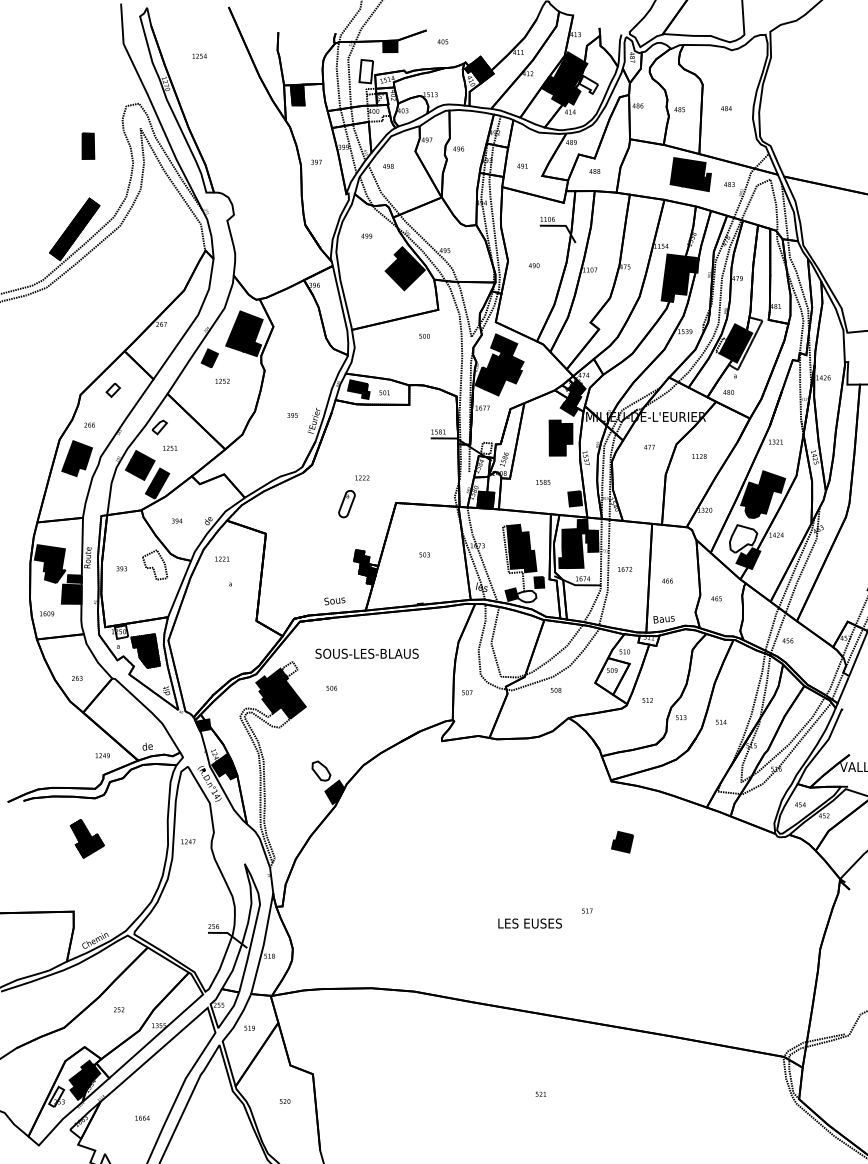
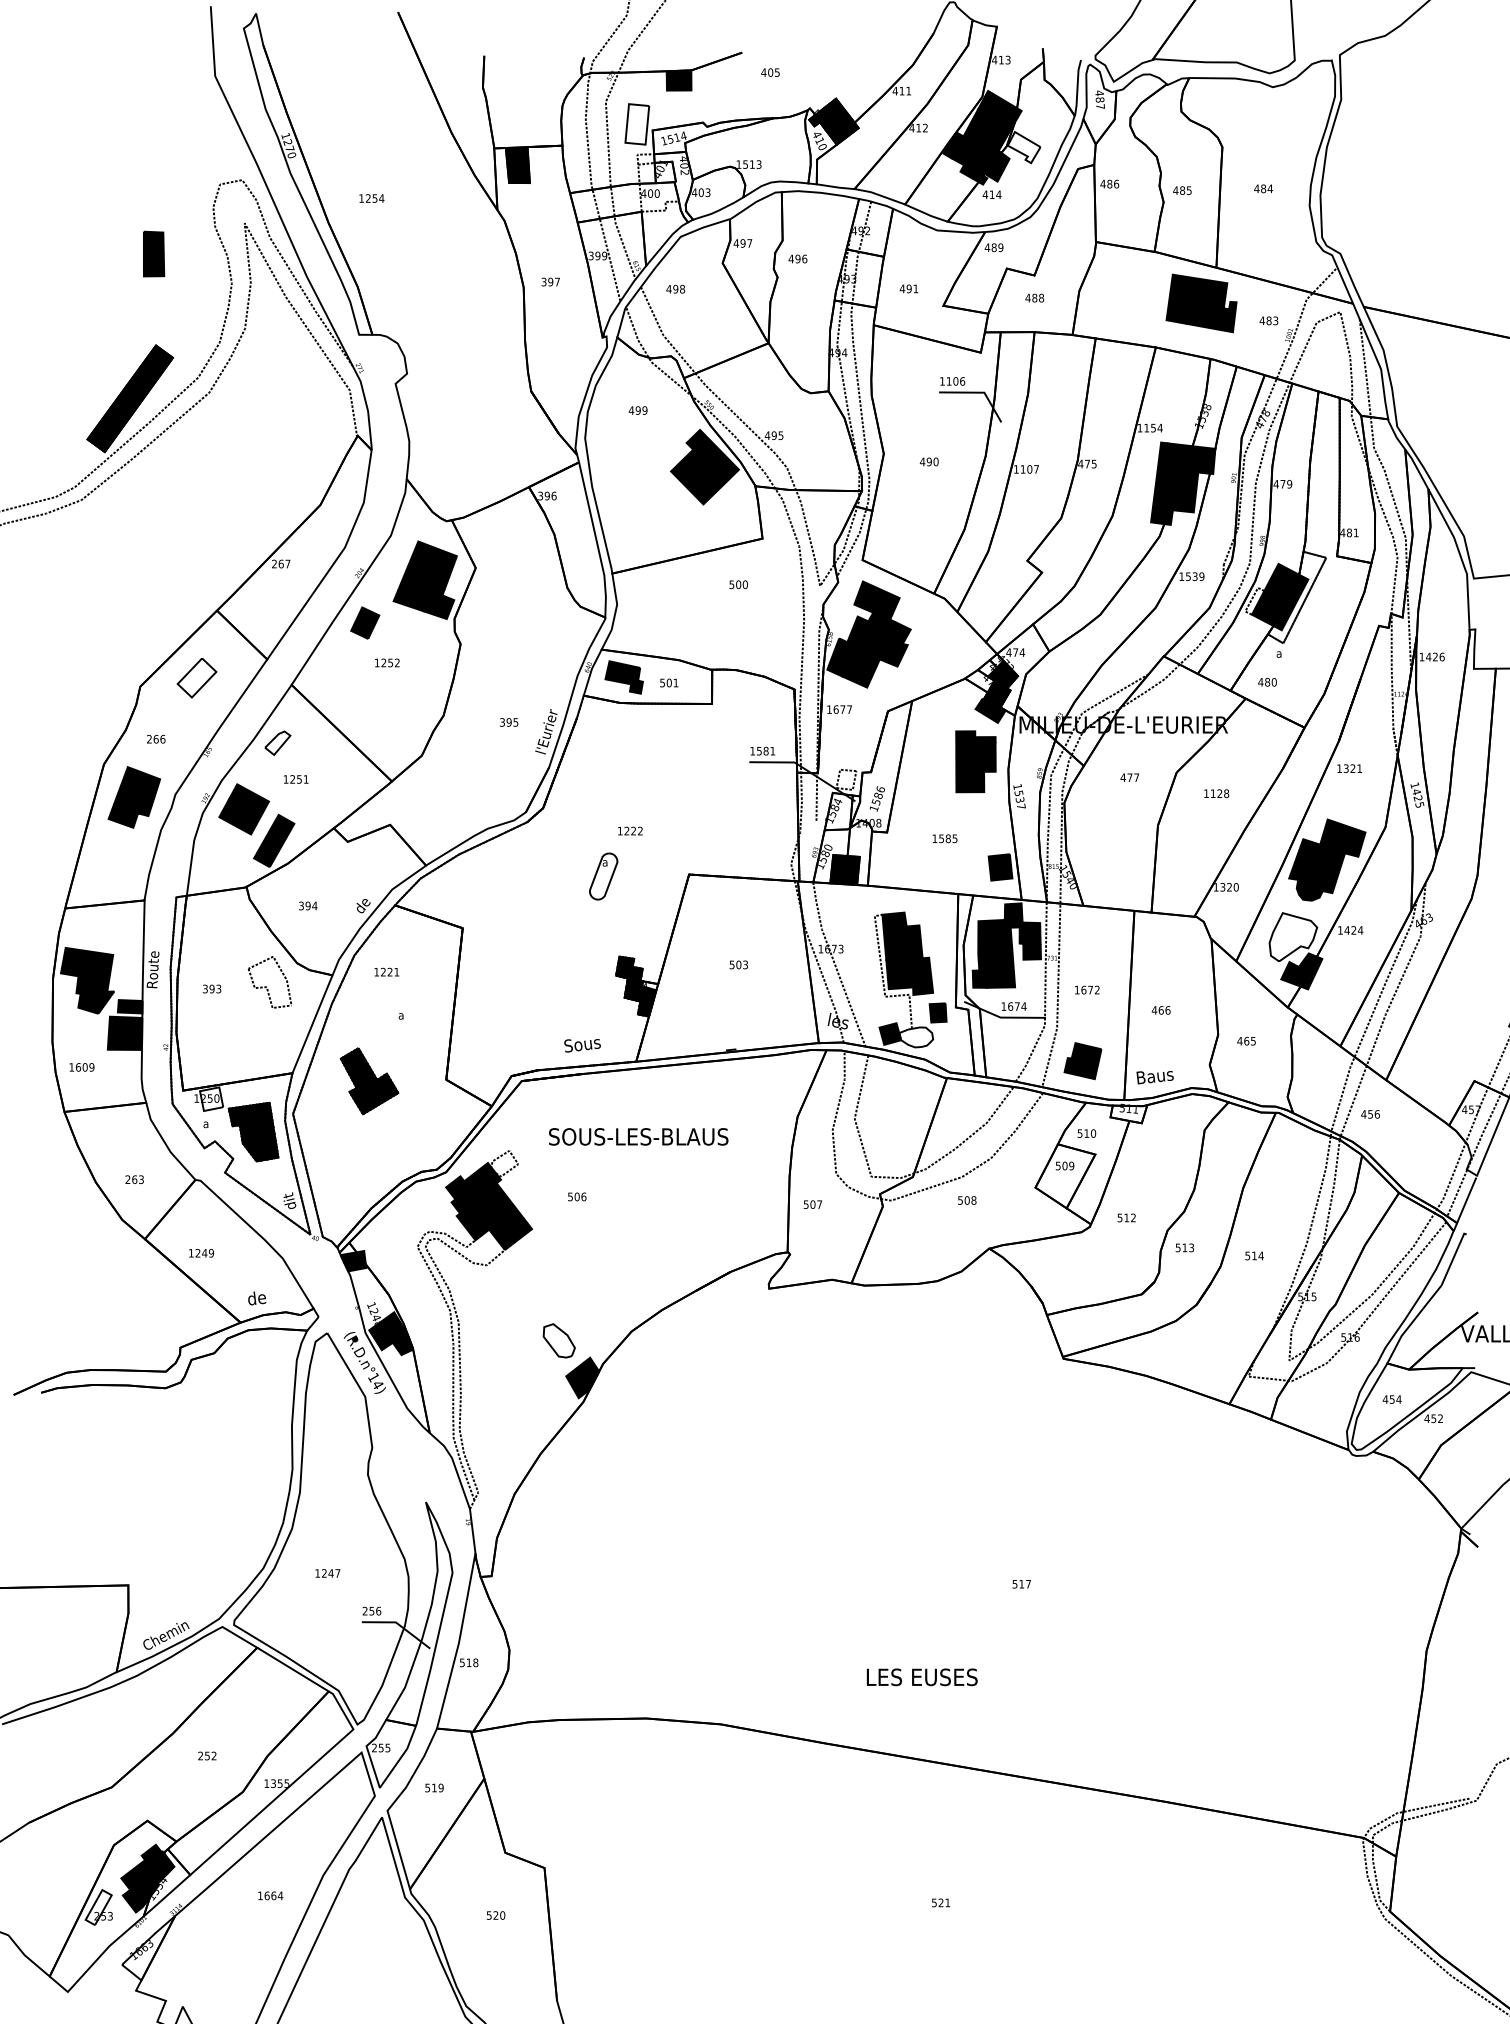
text: (199, 55) -> (371, 197), moved
part: (113, 390) -> (197, 678), size x1.67
text: (102, 755) -> (201, 1252), moved
part: (86, 838) -> (368, 1080), moved
text: (188, 841) -> (328, 1572), moved
part: (622, 842) -> (1082, 1061), moved
text: (529, 923) -> (921, 1677), moved
text: (142, 1117) -> (270, 1894), moved

